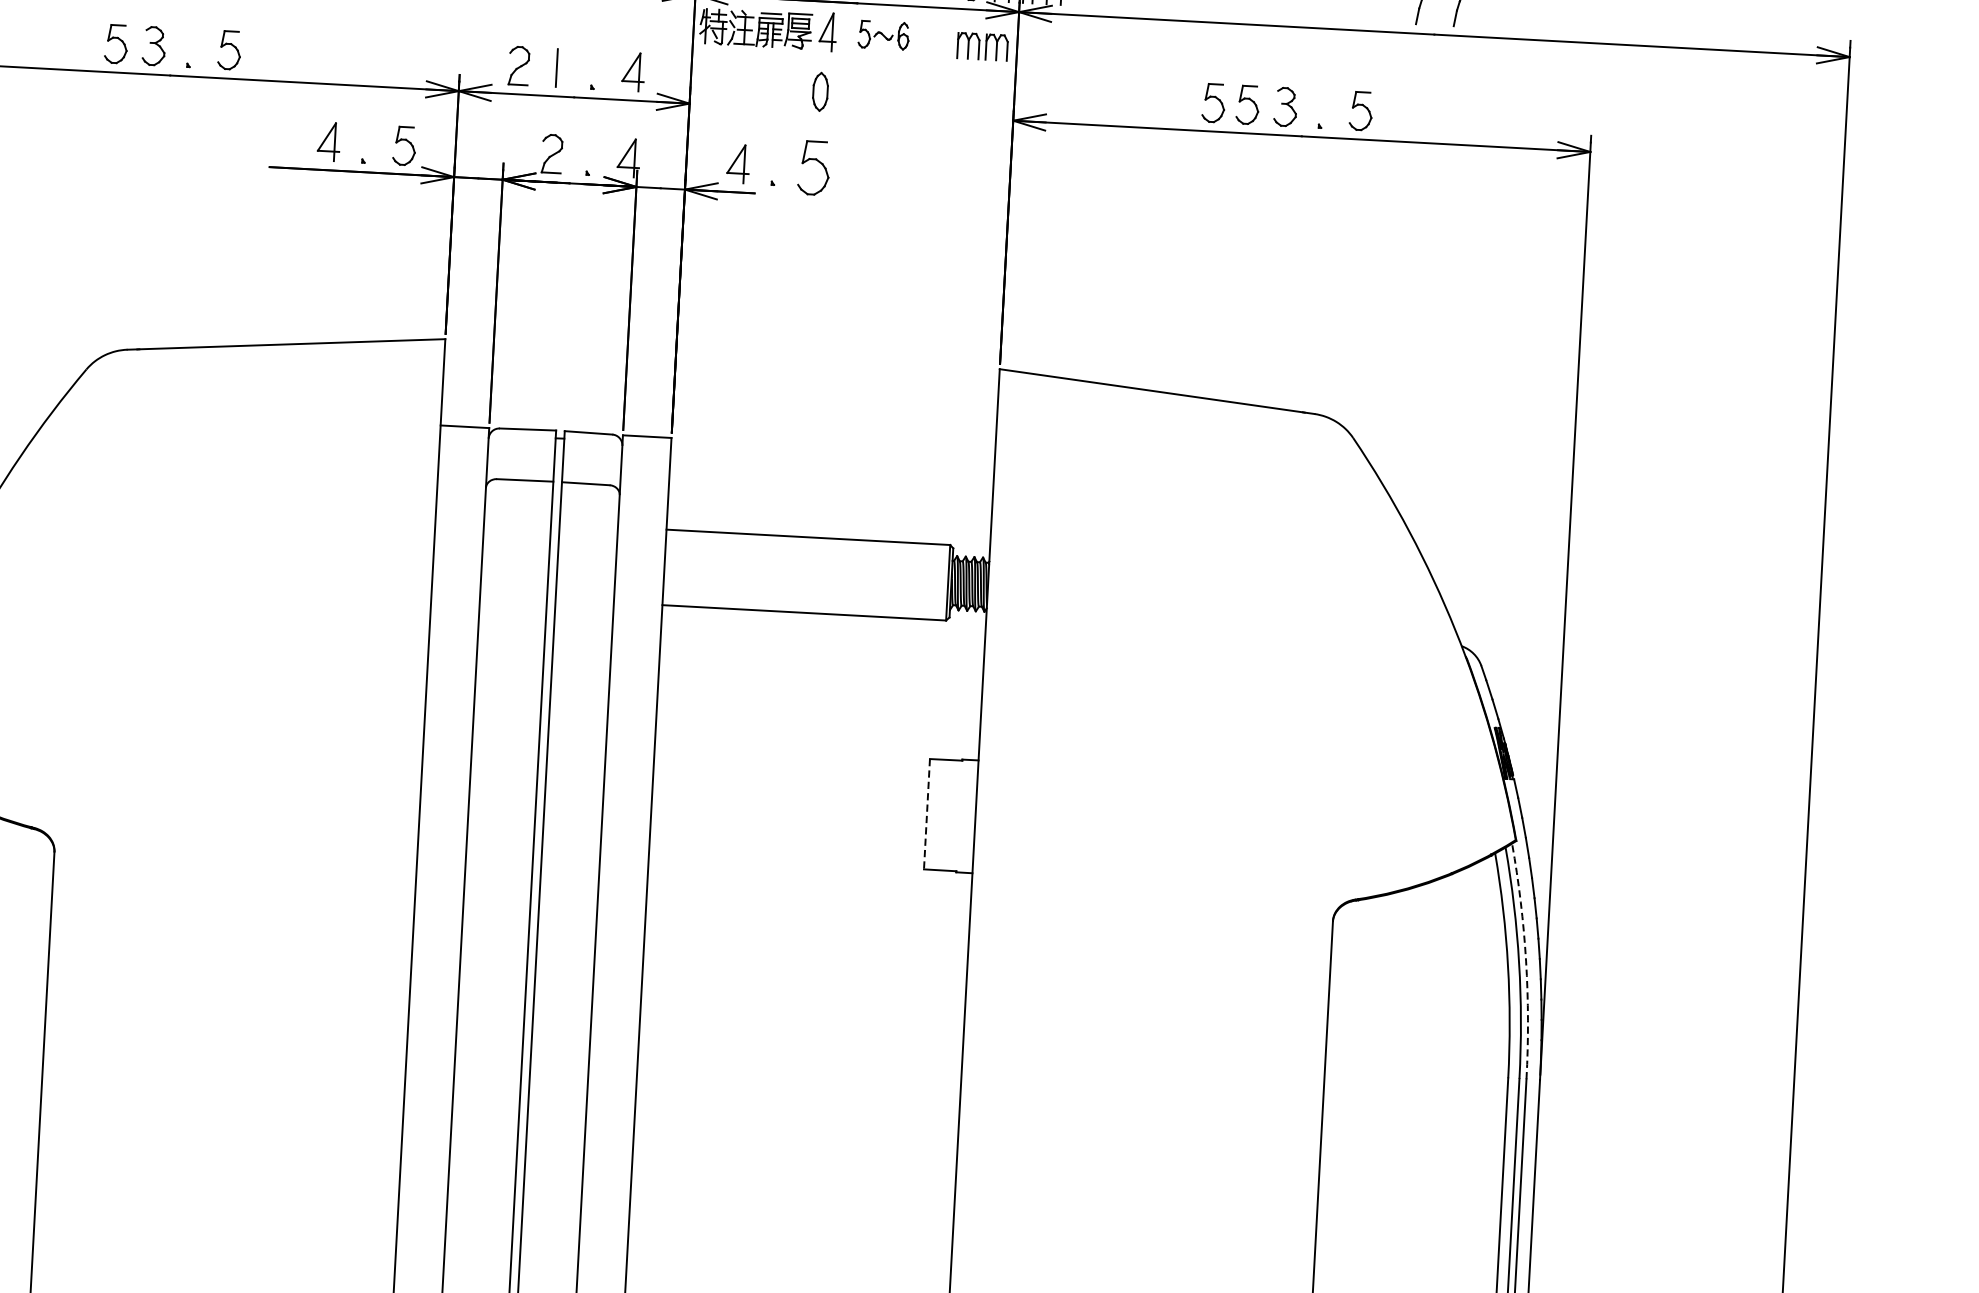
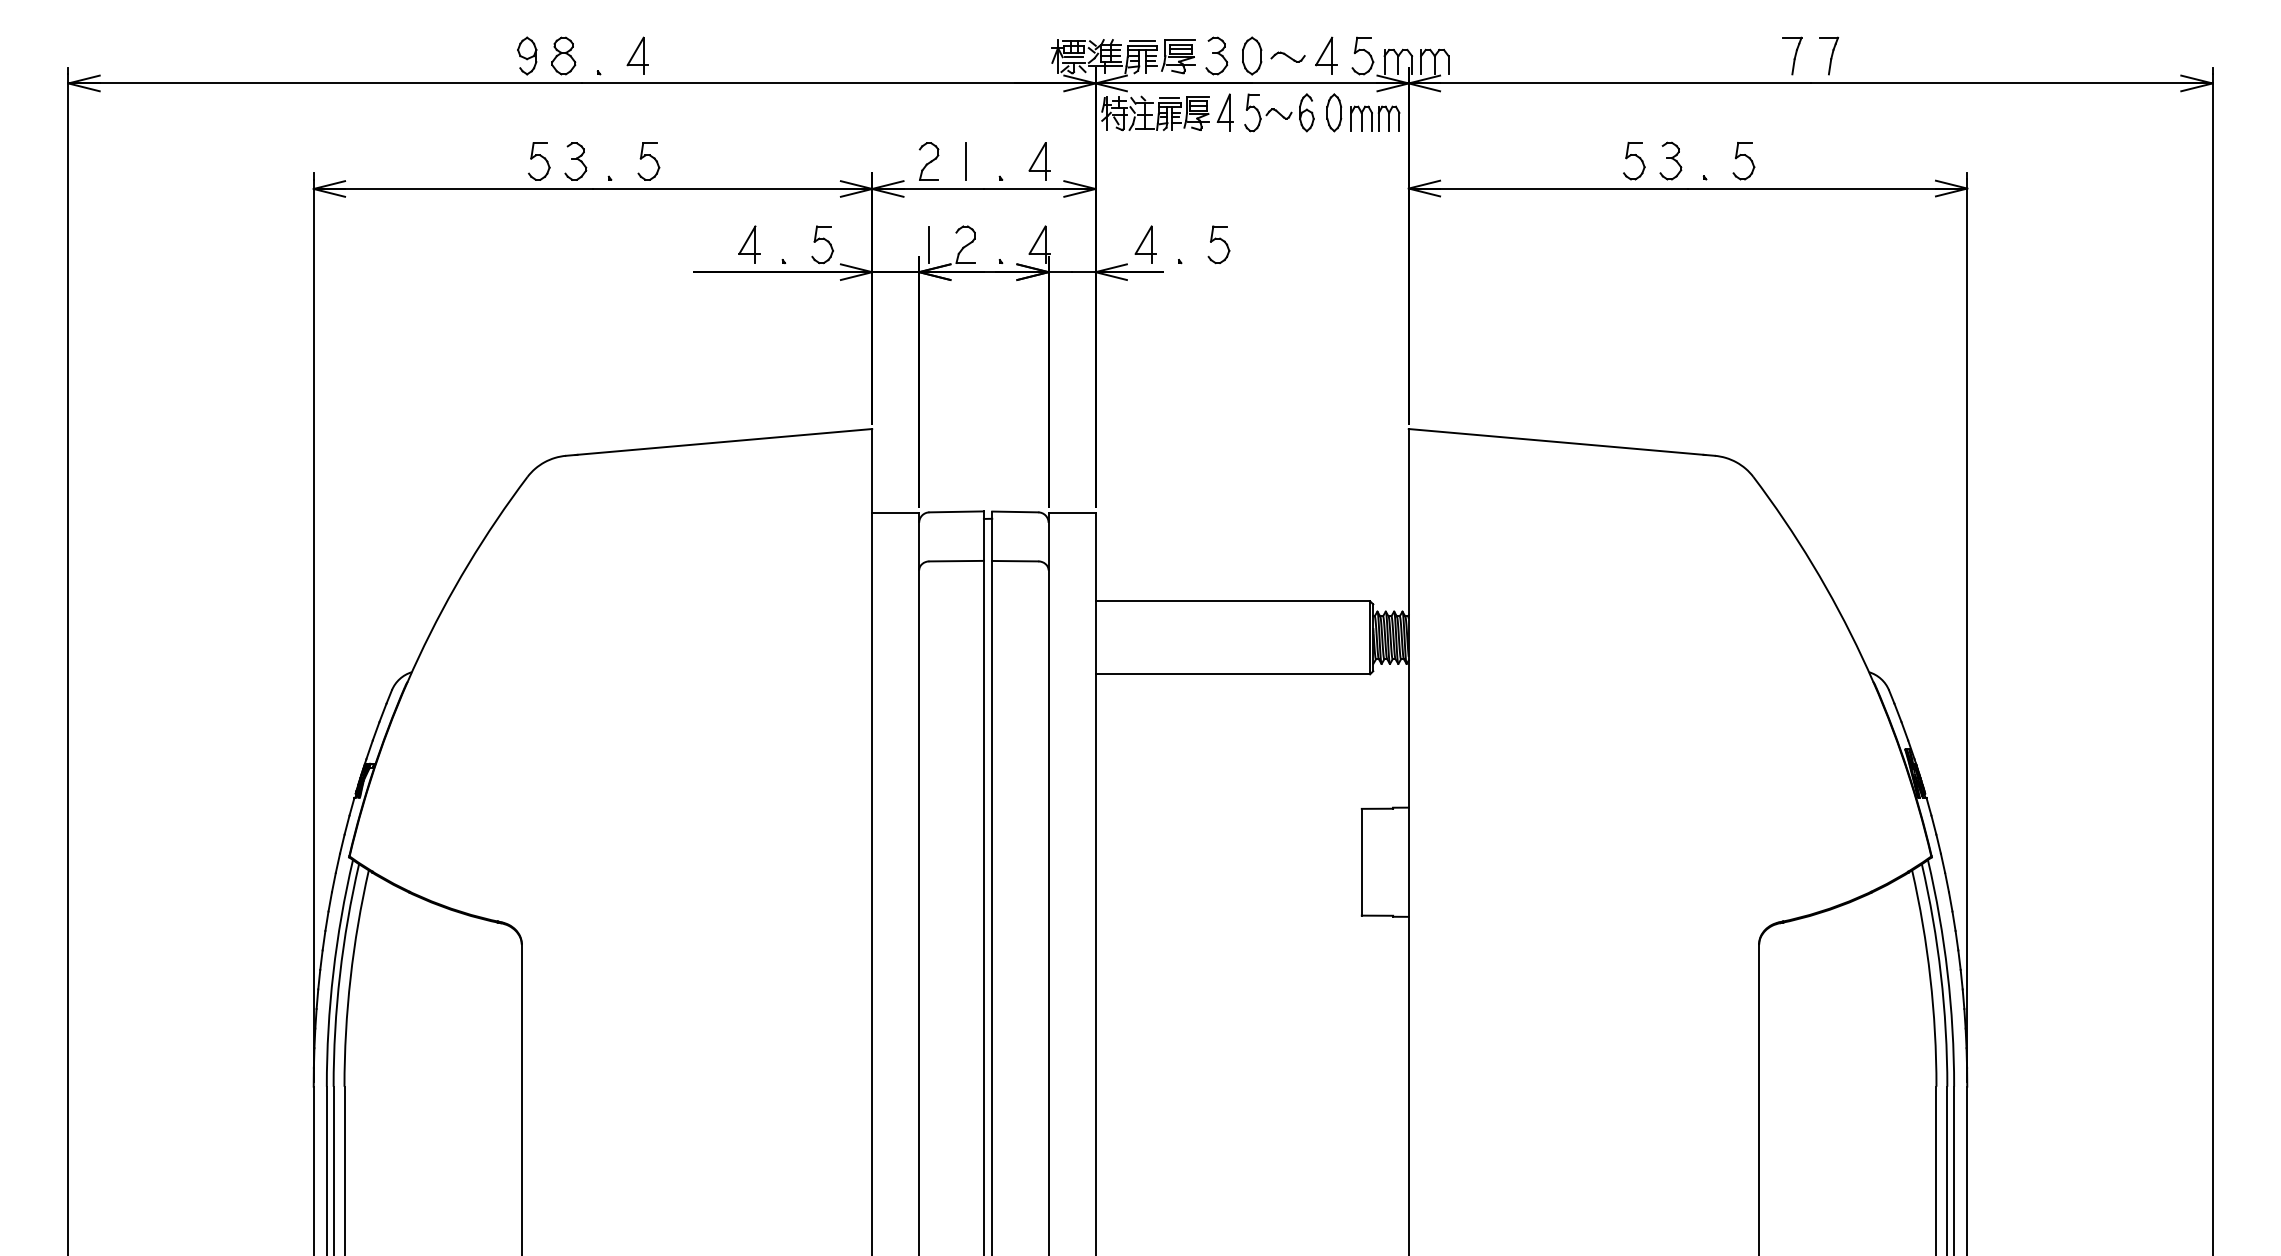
part: (883, 34) -> (1279, 112), size x1.43
part: (820, 91) -> (1334, 112), moved
part: (1213, 102) -> (1601, 160), removed
line: (514, 151) -> (929, 244), added
part: (813, 167) -> (1218, 244), size x0.71
line: (926, 814) -> (1361, 862), dashed -> solid
arc: (1526, 960) -> (1947, 972), dashed -> solid

